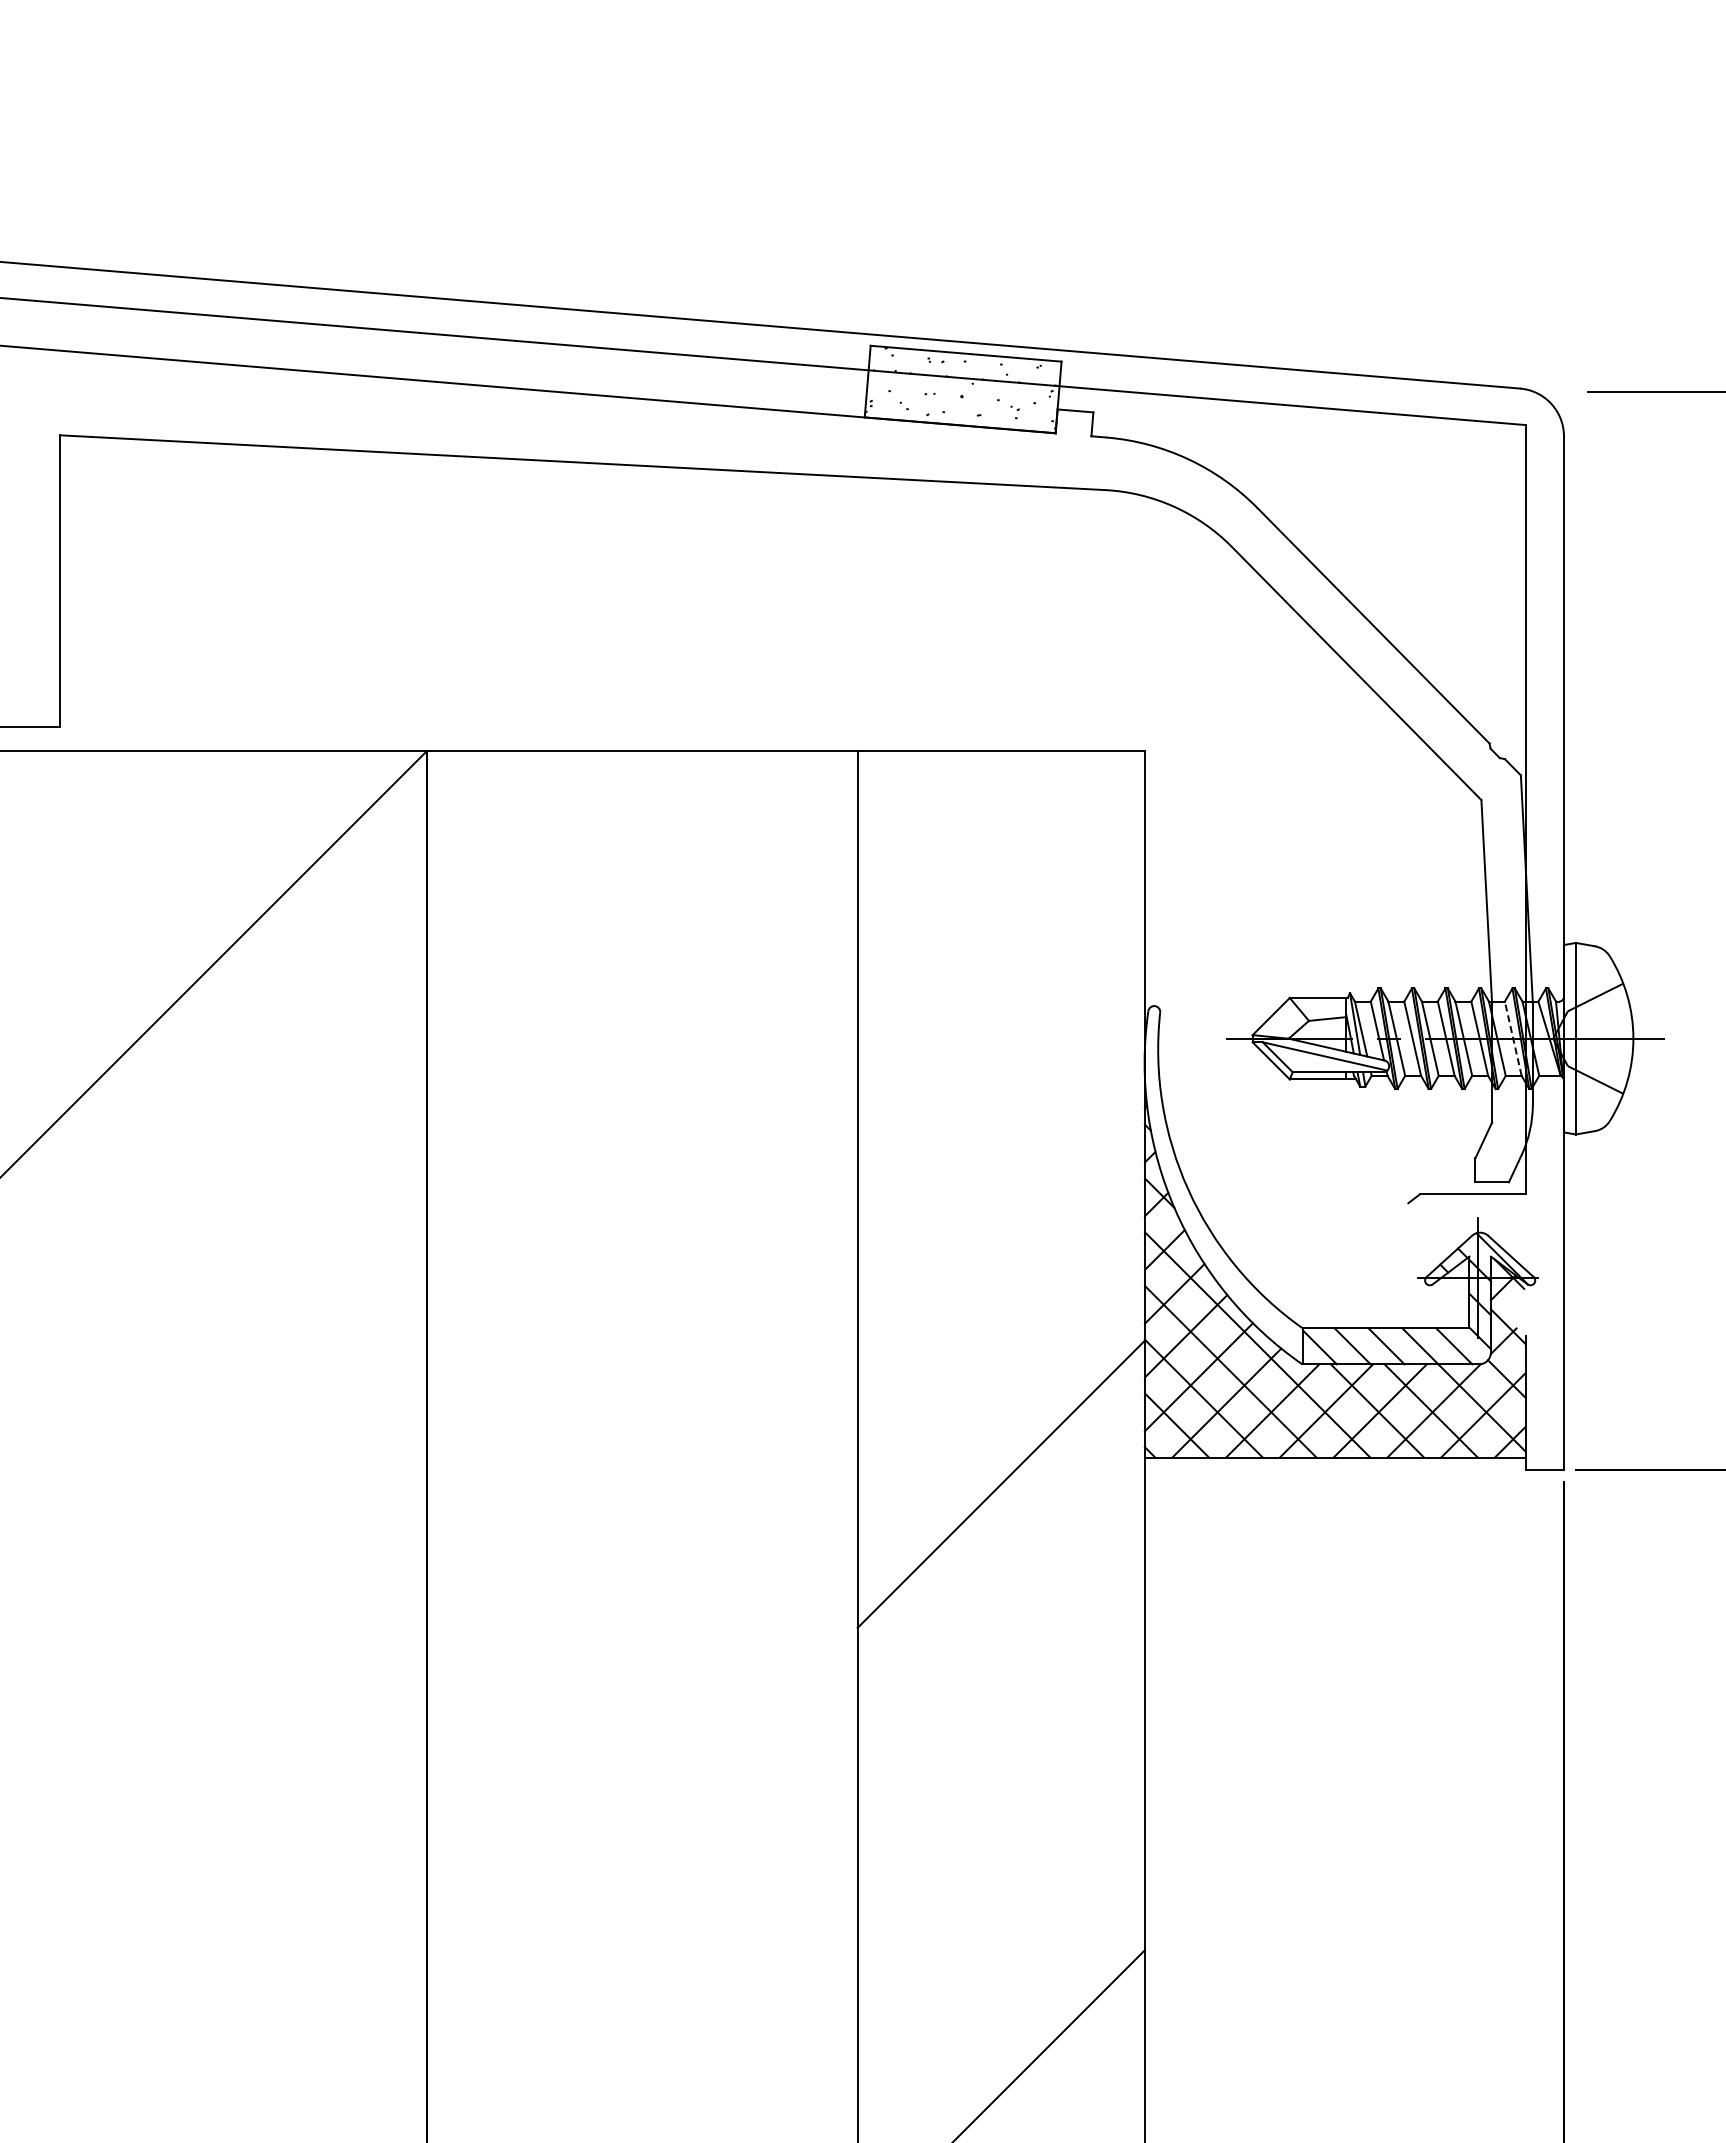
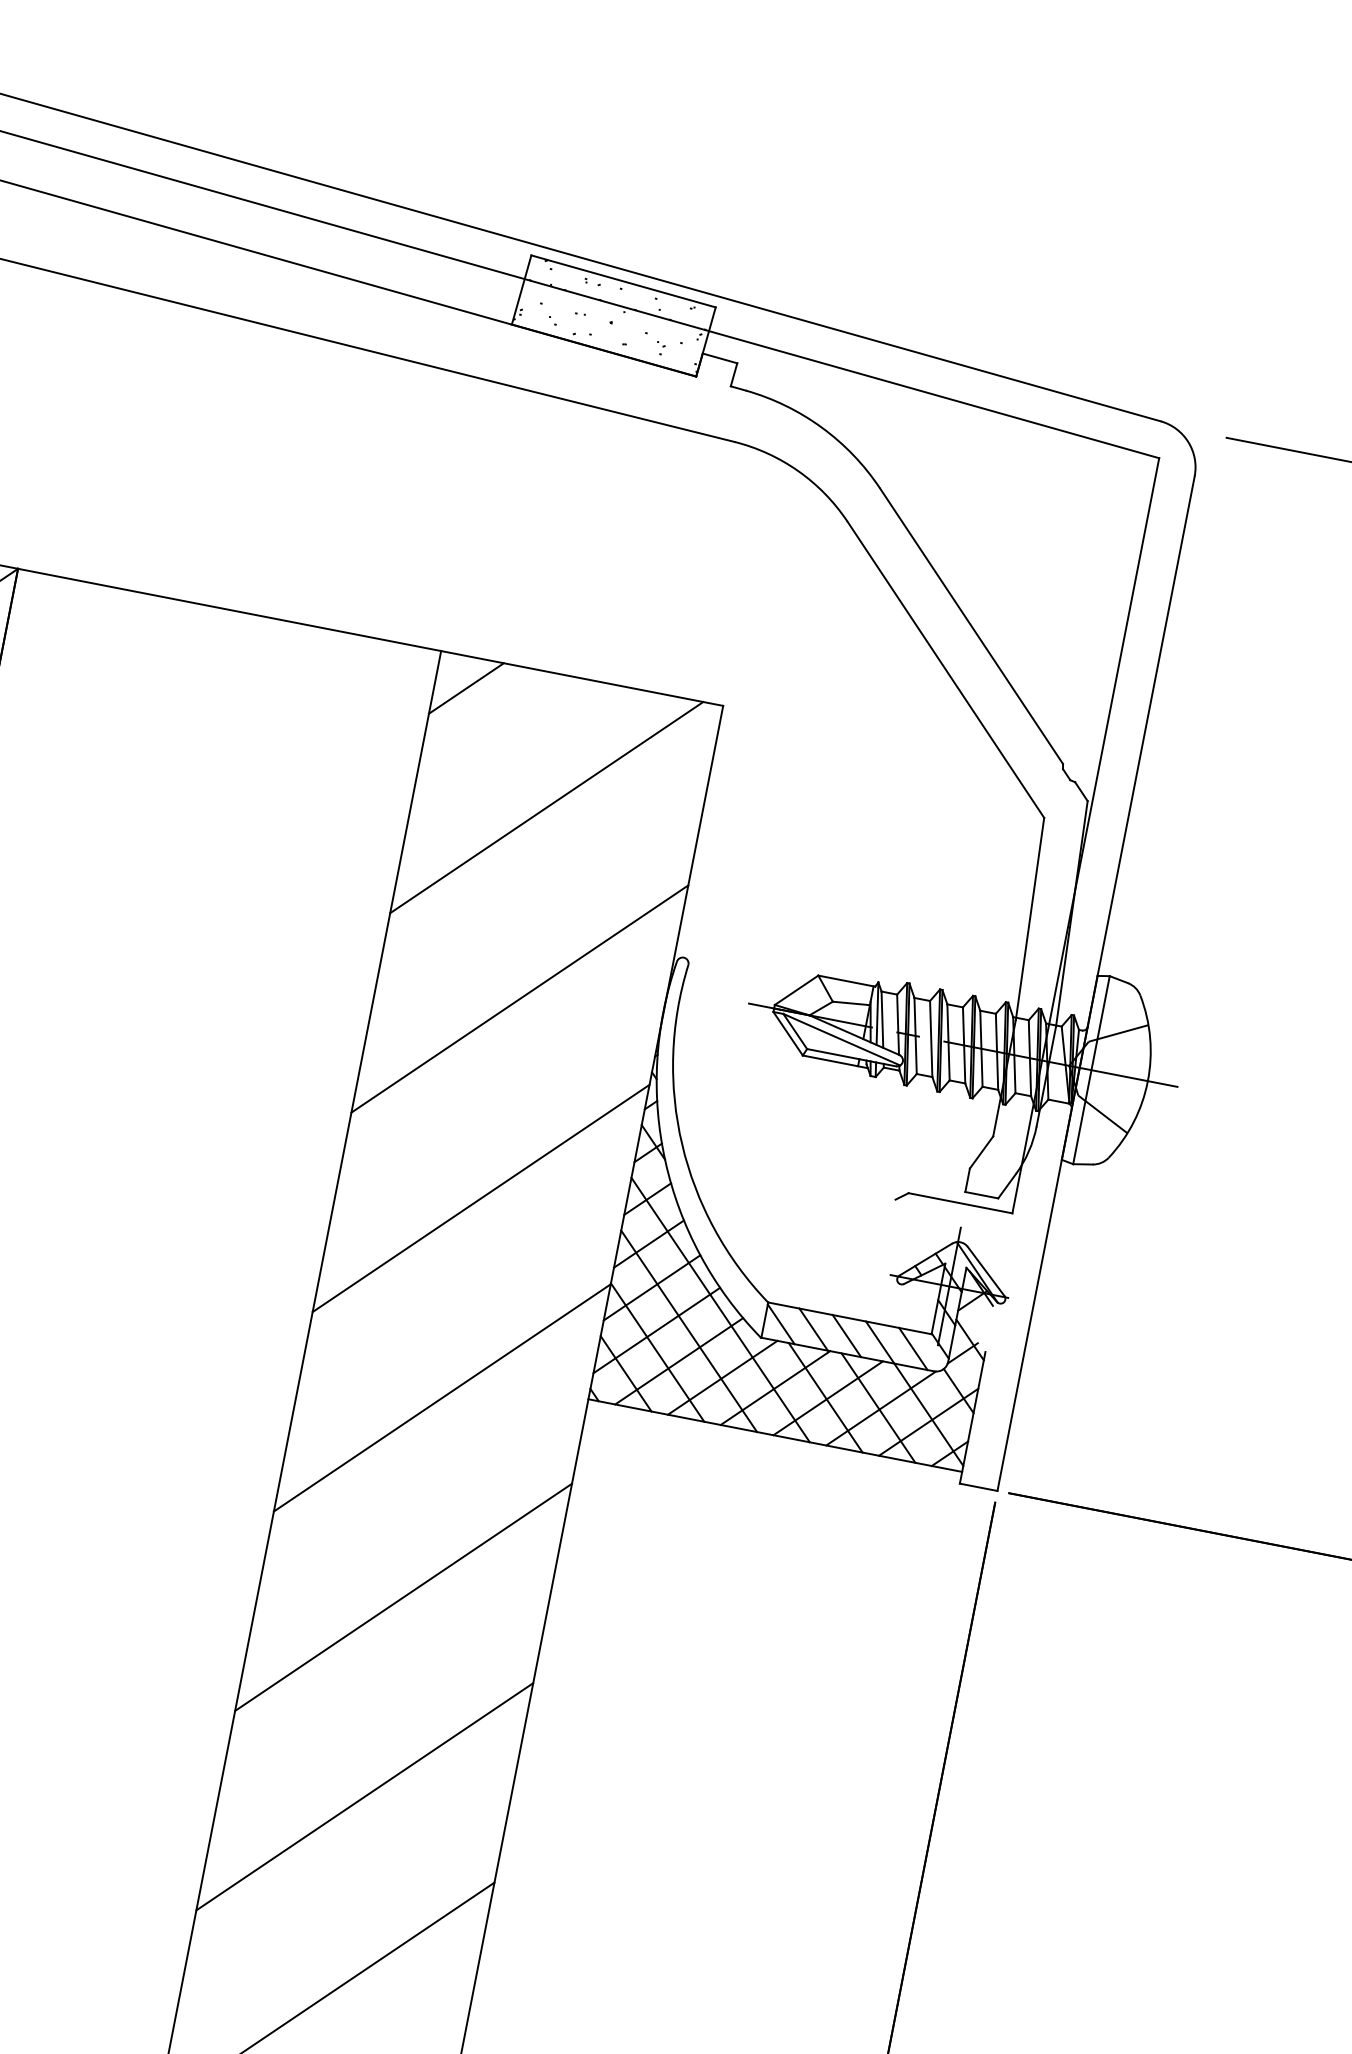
line: (889, 783) -> (466, 688), added
line: (990, 884) -> (546, 807), added
line: (1513, 1038) -> (1030, 1058), dashed -> solid
line: (1000, 1077) -> (519, 998), added
line: (1000, 1280) -> (480, 1197), added
line: (1000, 1687) -> (402, 1597), added
line: (1000, 1890) -> (364, 1796), added

